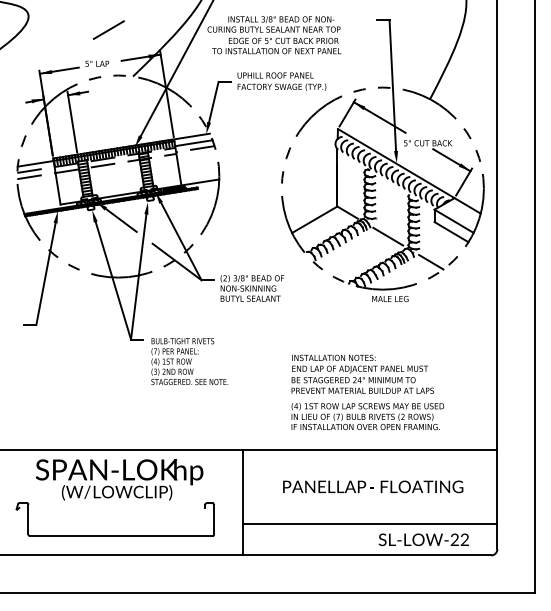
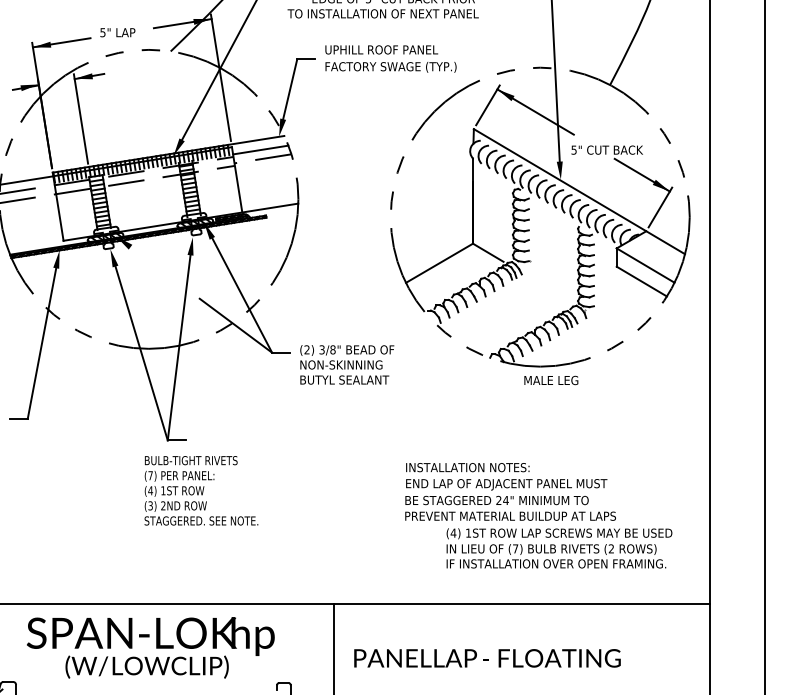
line: (120, 219) -> (152, 262), removed
line: (388, 236) -> (548, 288), removed
line: (431, 261) -> (612, 324), removed
text: (189, 361) -> (201, 490), moved
text: (367, 416) -> (558, 548), moved
text: (373, 486) -> (487, 657), moved

